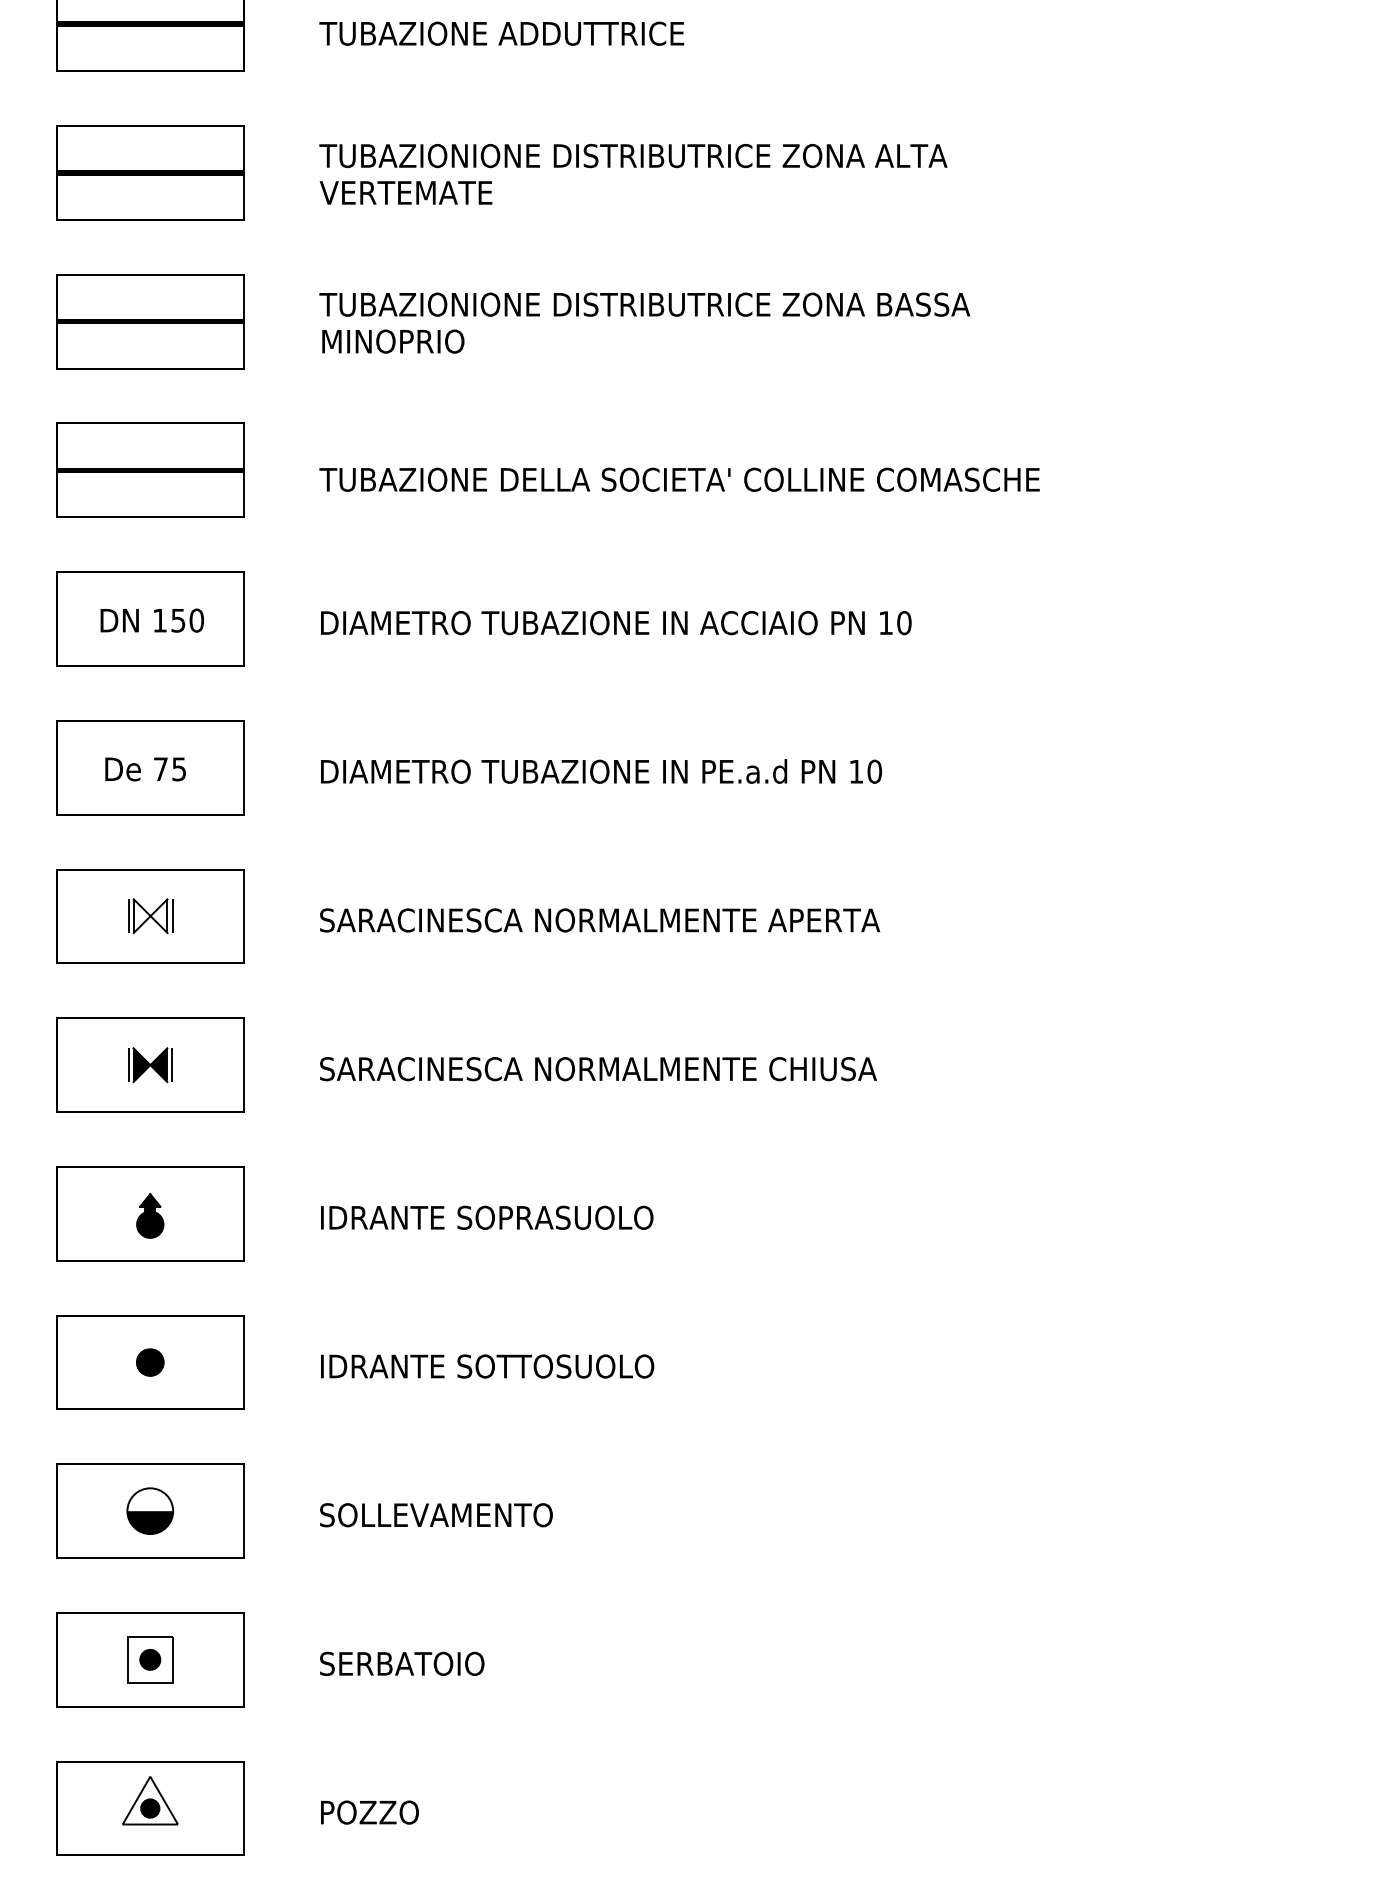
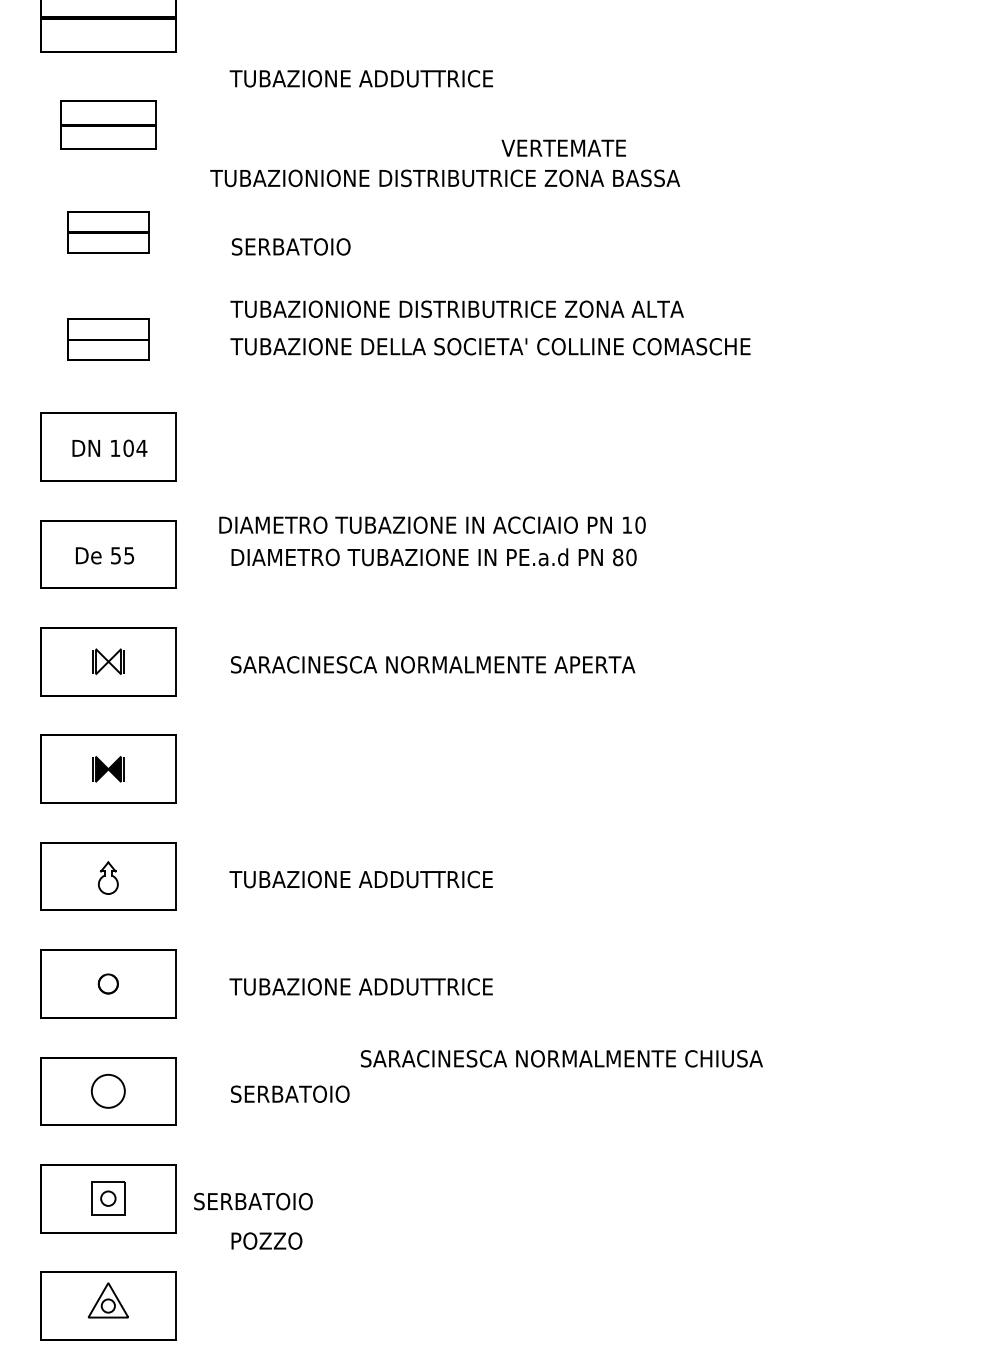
text: (501, 33) -> (361, 78), moved
text: (633, 156) -> (457, 309), moved
part: (150, 172) -> (108, 124), size x0.7
text: (405, 192) -> (563, 147), moved
text: (644, 304) -> (444, 178), moved
part: (150, 321) -> (108, 232), size x0.6
text: (403, 341) -> (291, 246), MINOPRIO -> SERBATOIO
part: (150, 469) -> (108, 339), size x0.6
text: (187, 620) -> (135, 448), 150 -> 104
text: (616, 623) -> (432, 525), moved
text: (160, 769) -> (115, 555), 75 -> 55
text: (856, 771) -> (618, 557), 10 -> 80
text: (598, 1069) -> (561, 1059), moved
fill: (150, 1215) -> (108, 877), removed
text: (500, 1217) -> (361, 879), IDRANTE SOPRASUOLO -> TUBAZIONE ADDUTTRICE
fill: (150, 1362) -> (108, 983), removed
text: (500, 1366) -> (361, 986), IDRANTE SOTTOSUOLO -> TUBAZIONE ADDUTTRICE
text: (445, 1515) -> (321, 1094), SOLLEVAMENTO -> SERBATOIO
fill: (150, 1522) -> (108, 1099), removed
fill: (150, 1659) -> (108, 1198), removed
text: (402, 1663) -> (253, 1201), moved
fill: (150, 1808) -> (108, 1306), removed
text: (369, 1812) -> (266, 1241), moved

